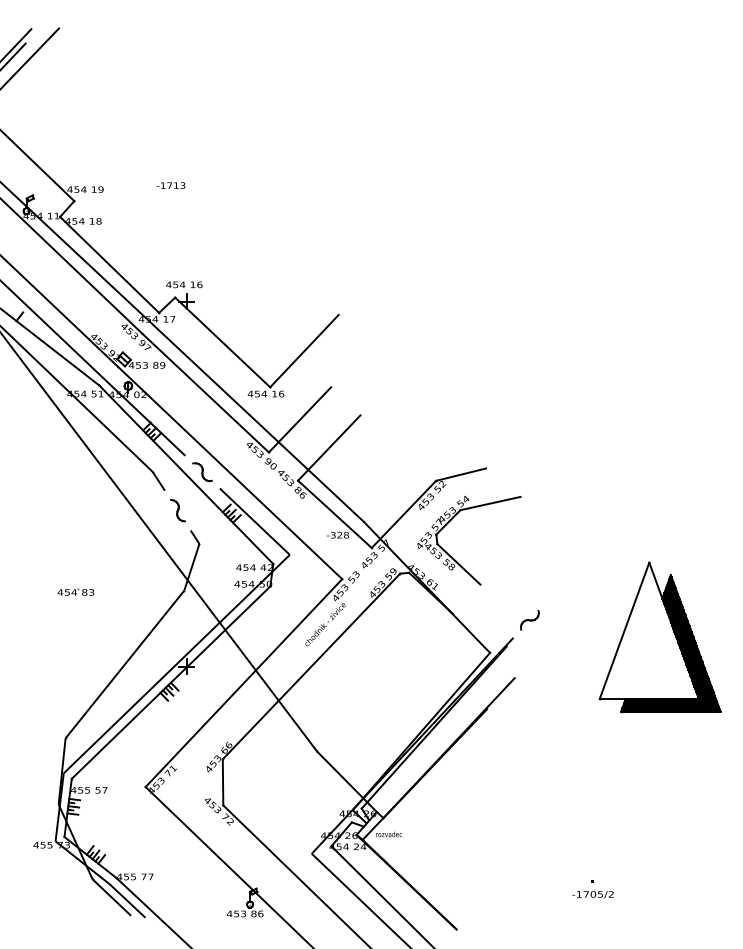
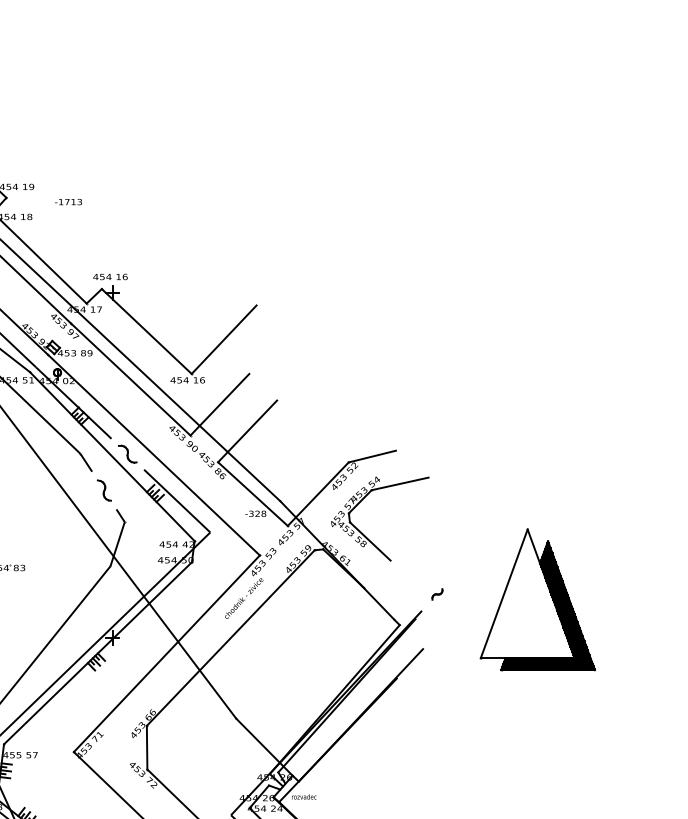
text: (170, 185) -> (68, 201), moved
part: (529, 620) -> (437, 594), size x0.6
part: (659, 637) -> (537, 600), moved

